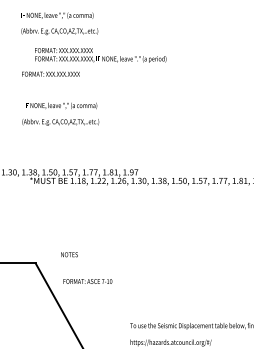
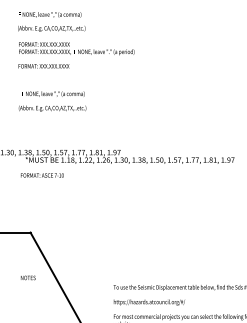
text: (100, 55) -> (76, 48), moved
text: (69, 254) -> (28, 277), moved
text: (87, 281) -> (42, 175), moved

